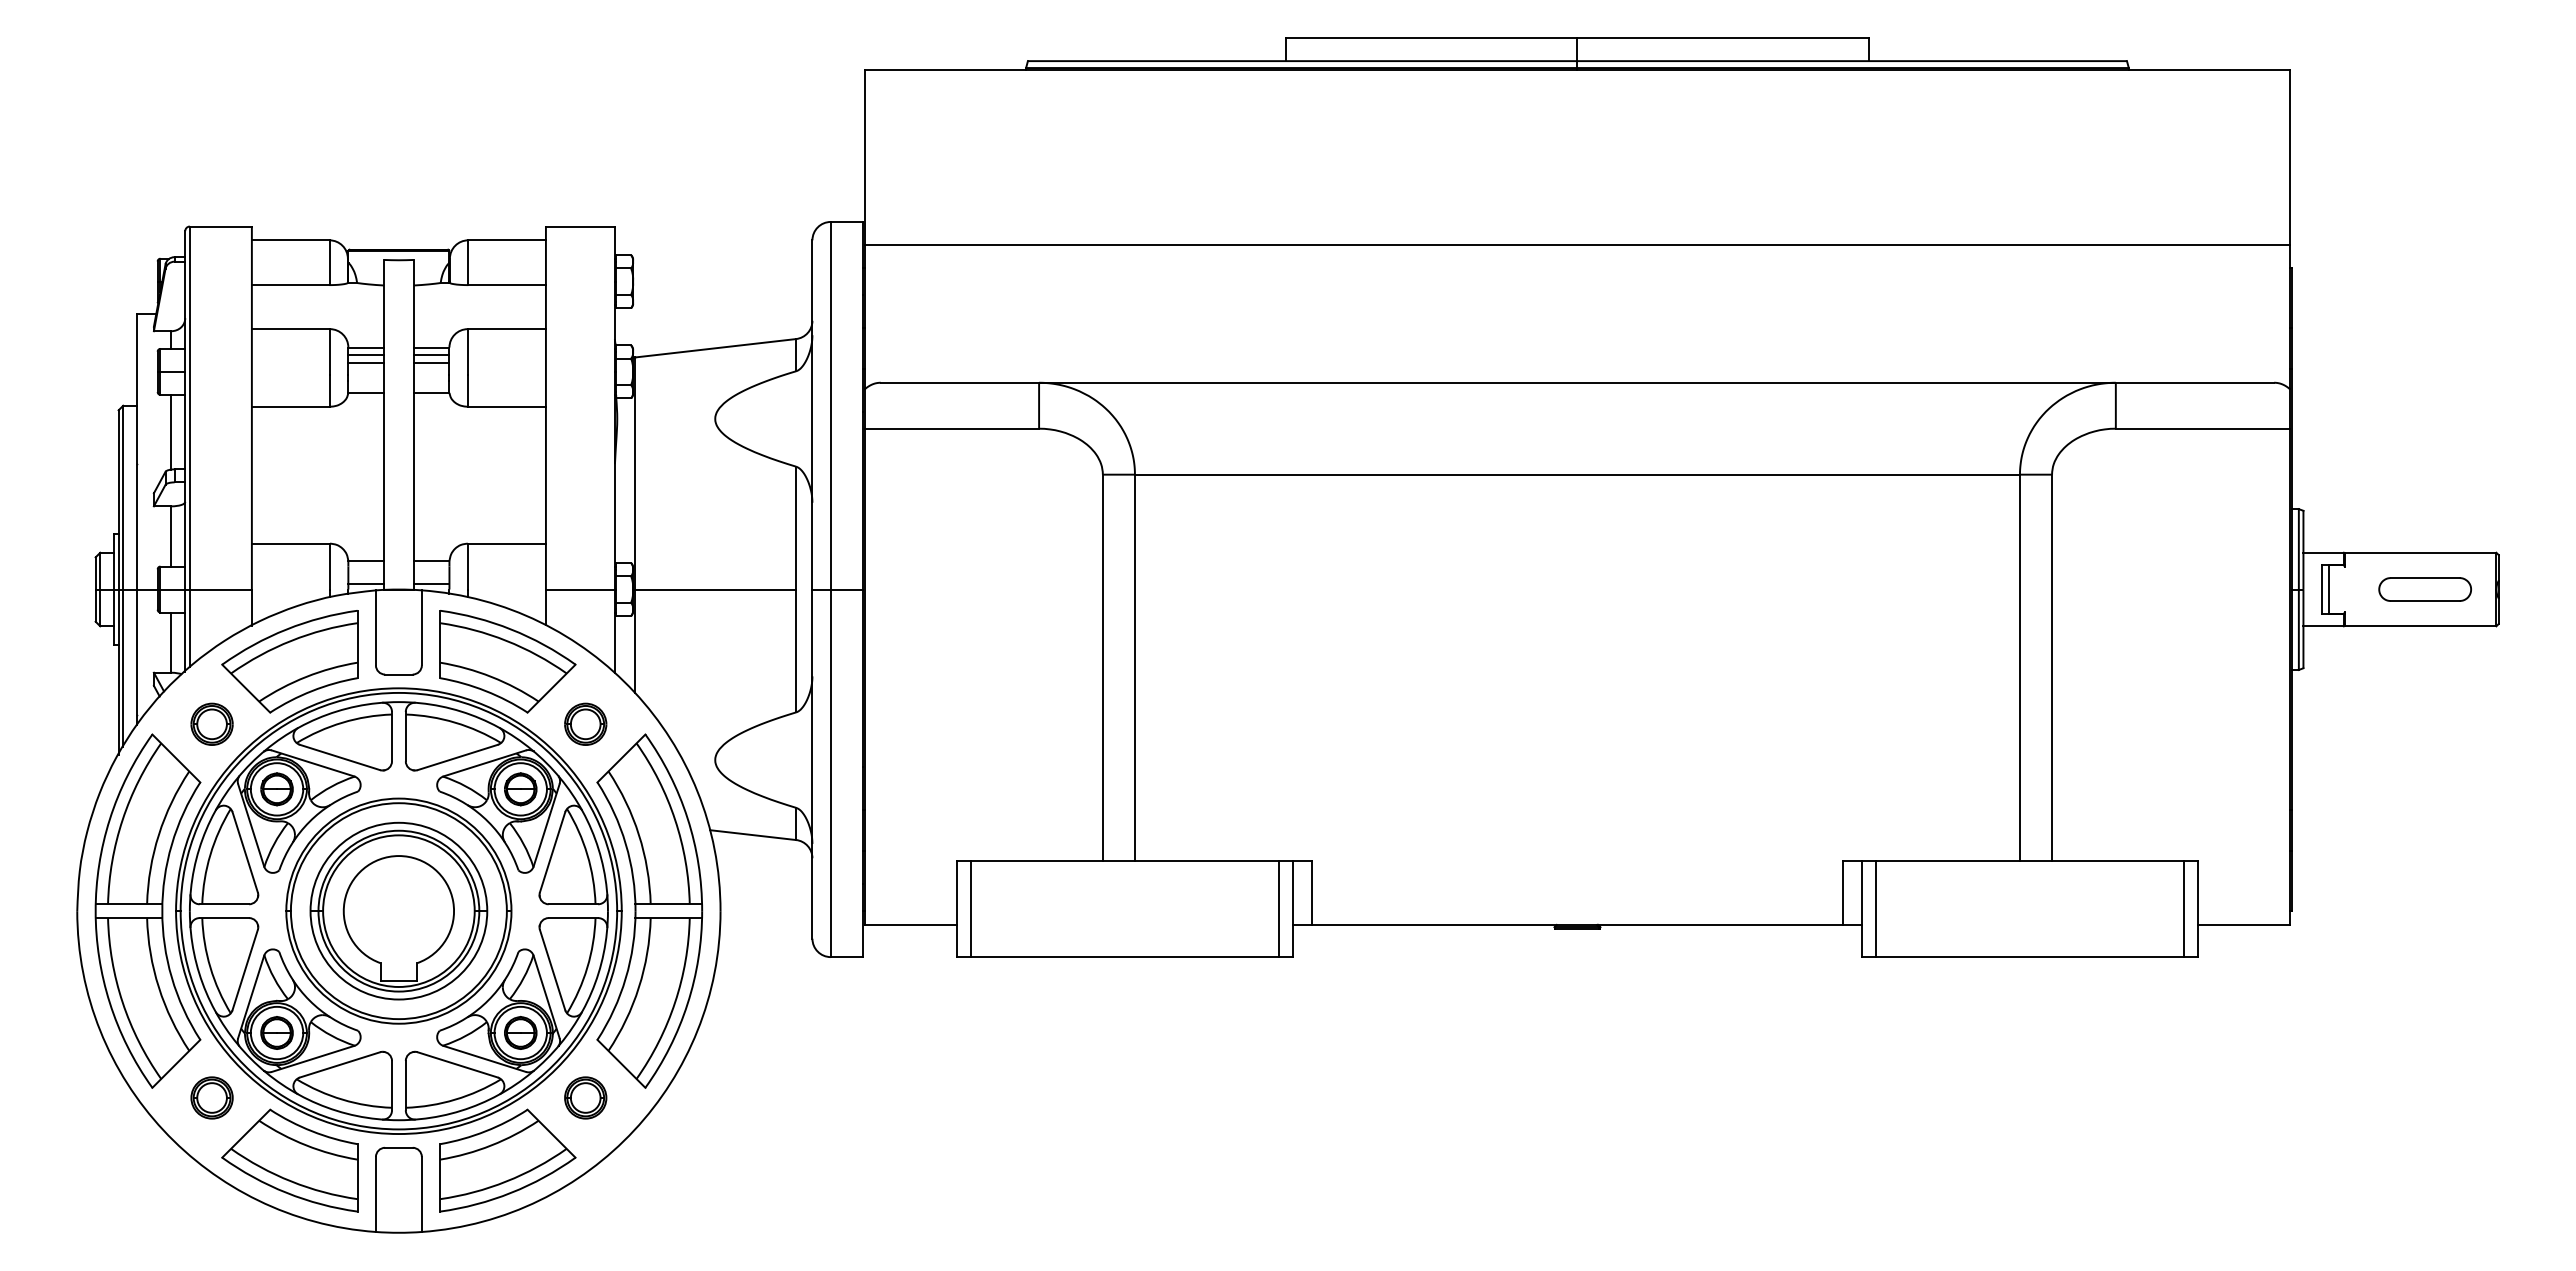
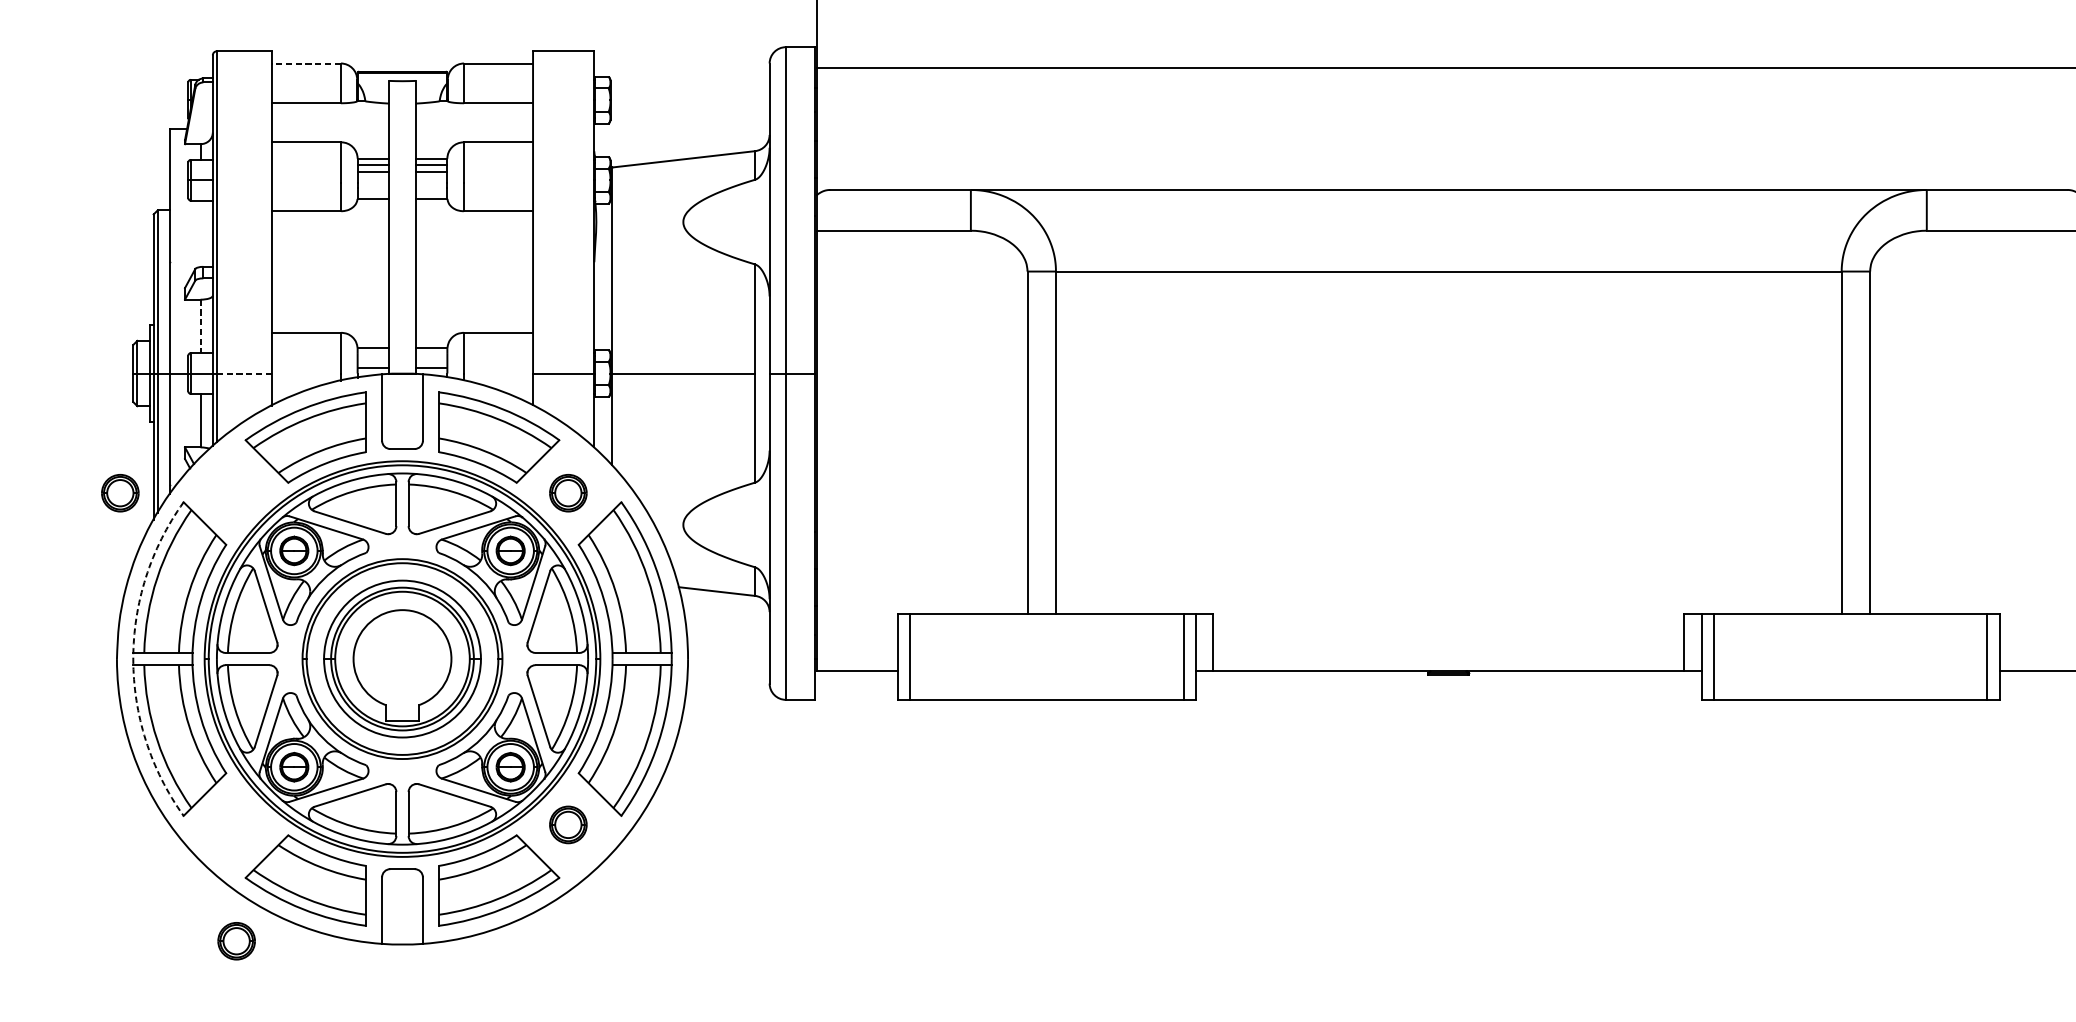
line: (290, 240) -> (306, 63), solid -> dashed
line: (171, 431) -> (200, 233), removed
line: (171, 536) -> (200, 326), solid -> dashed
line: (221, 589) -> (245, 373), solid -> dashed
part: (211, 723) -> (119, 492), moved
arc: (95, 911) -> (133, 659), solid -> dashed
part: (211, 1097) -> (236, 940), moved

